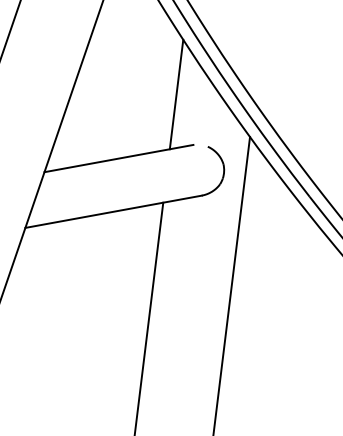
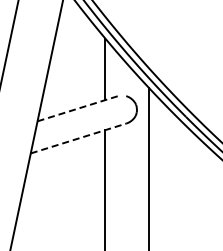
line: (120, 158) -> (78, 108), solid -> dashed
line: (113, 211) -> (78, 138), solid -> dashed

